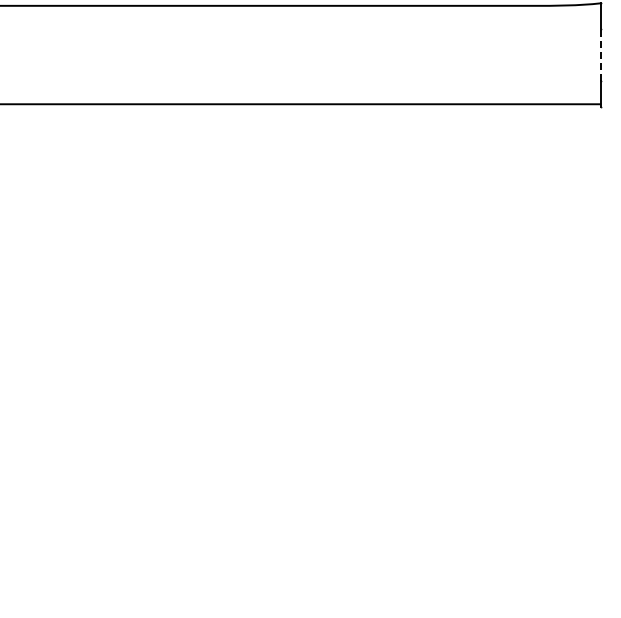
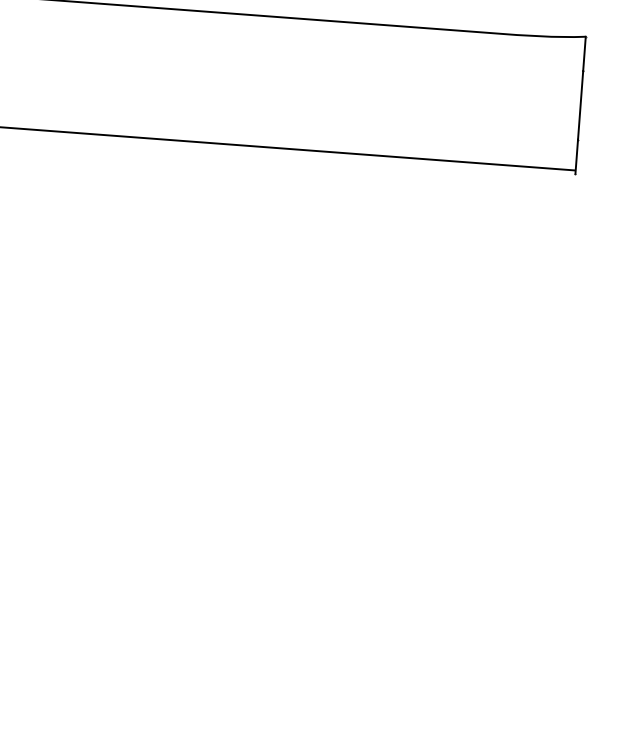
line: (601, 55) -> (580, 105), dashed -> solid

